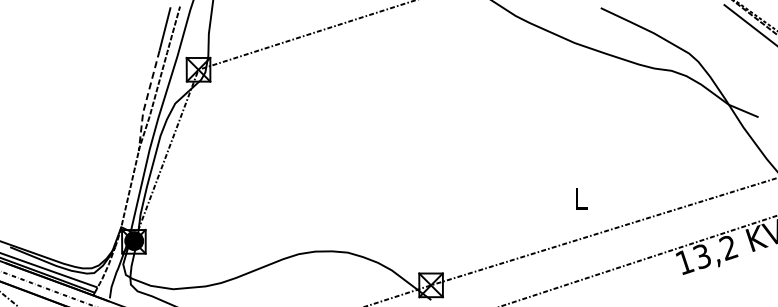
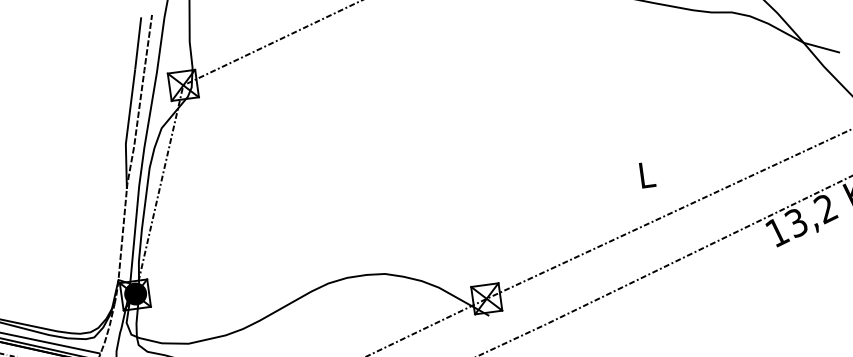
line: (146, 101) -> (128, 130), dashed -> solid

